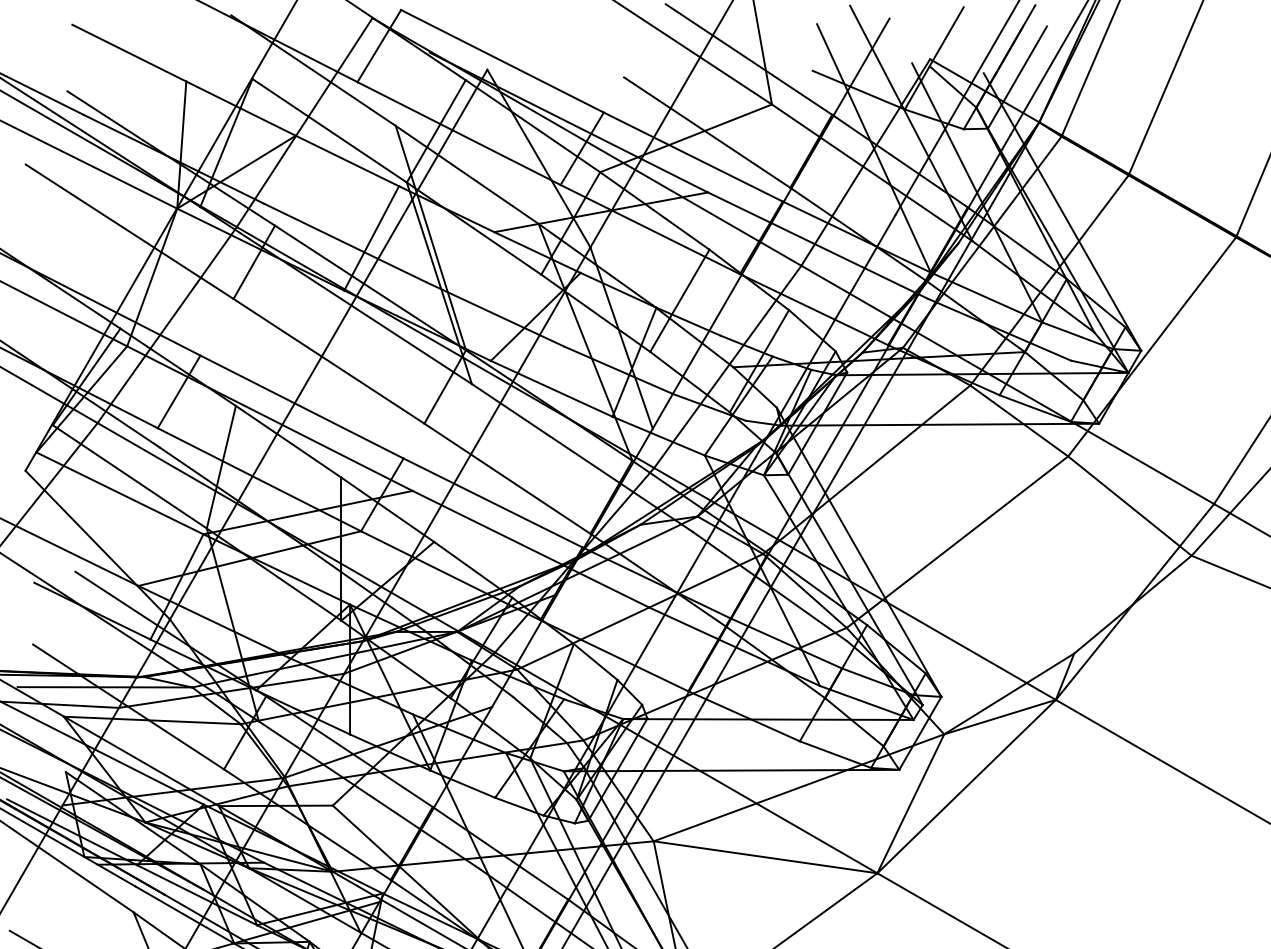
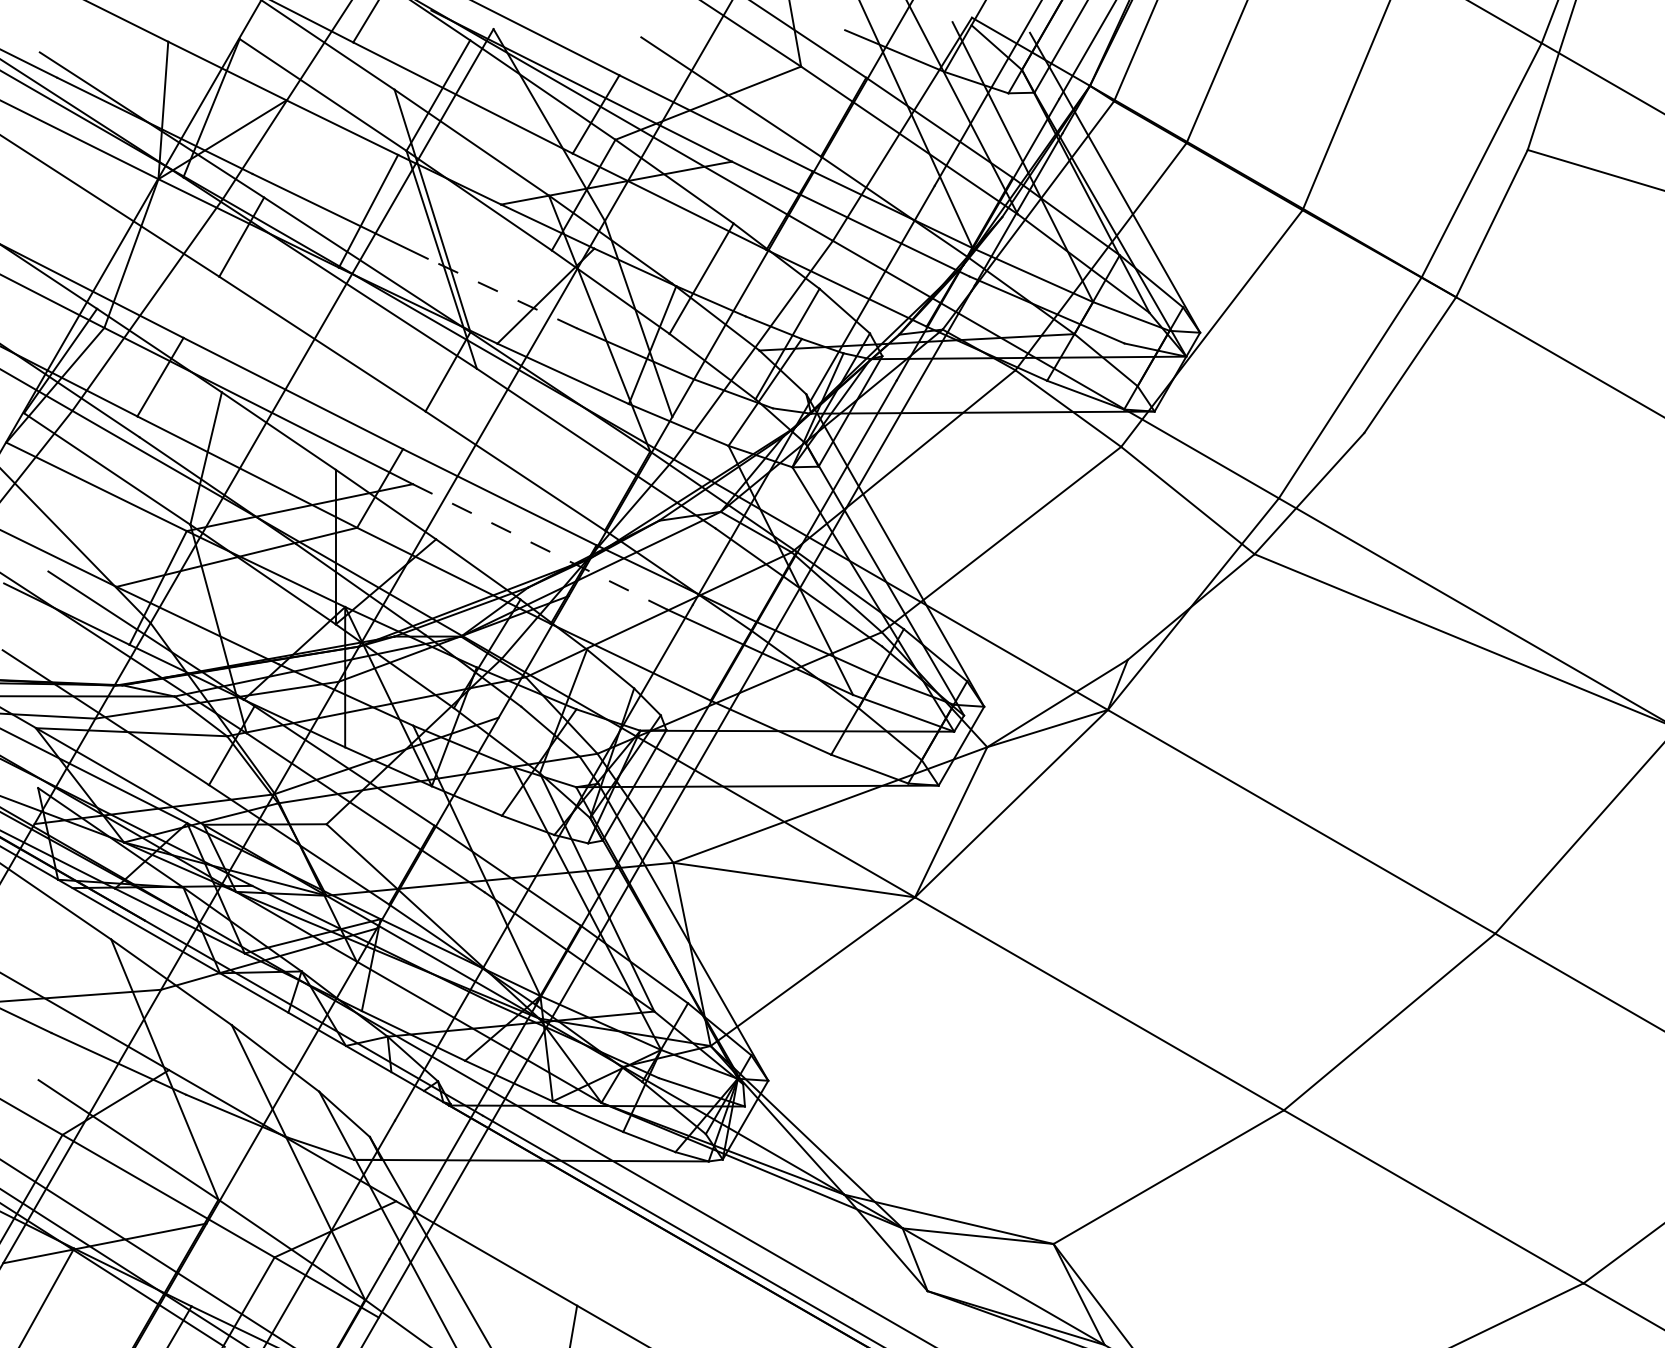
line: (495, 314) -> (502, 293), solid -> dashed
line: (530, 549) -> (540, 547), solid -> dashed

